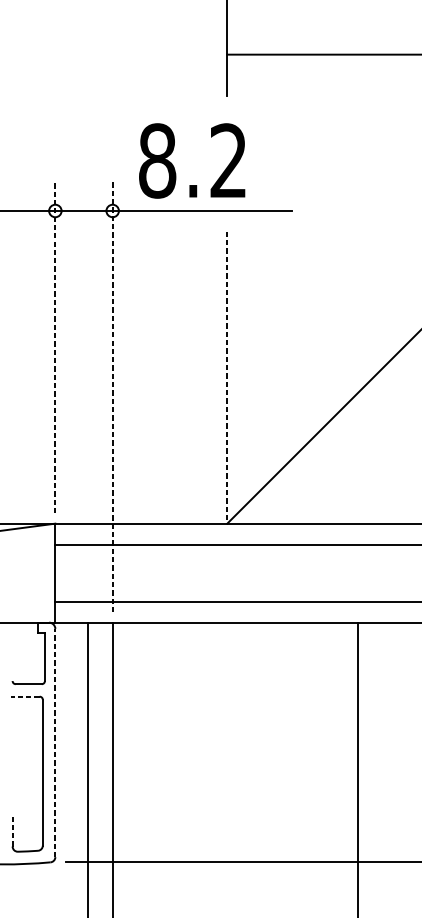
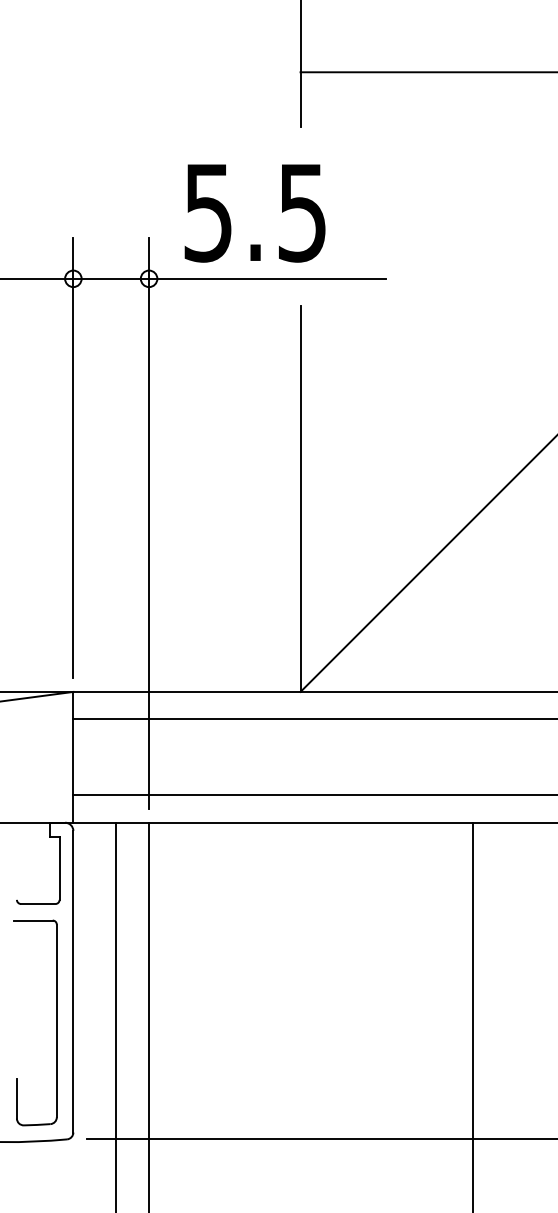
text: (192, 160) -> (254, 212), 8.2 -> 5.5
line: (55, 346) -> (73, 457), dashed -> solid
line: (227, 378) -> (300, 499), dashed -> solid
line: (112, 396) -> (149, 523), dashed -> solid
line: (24, 696) -> (32, 920), dashed -> solid
line: (55, 742) -> (73, 981), dashed -> solid
line: (12, 831) -> (16, 1098), dashed -> solid

